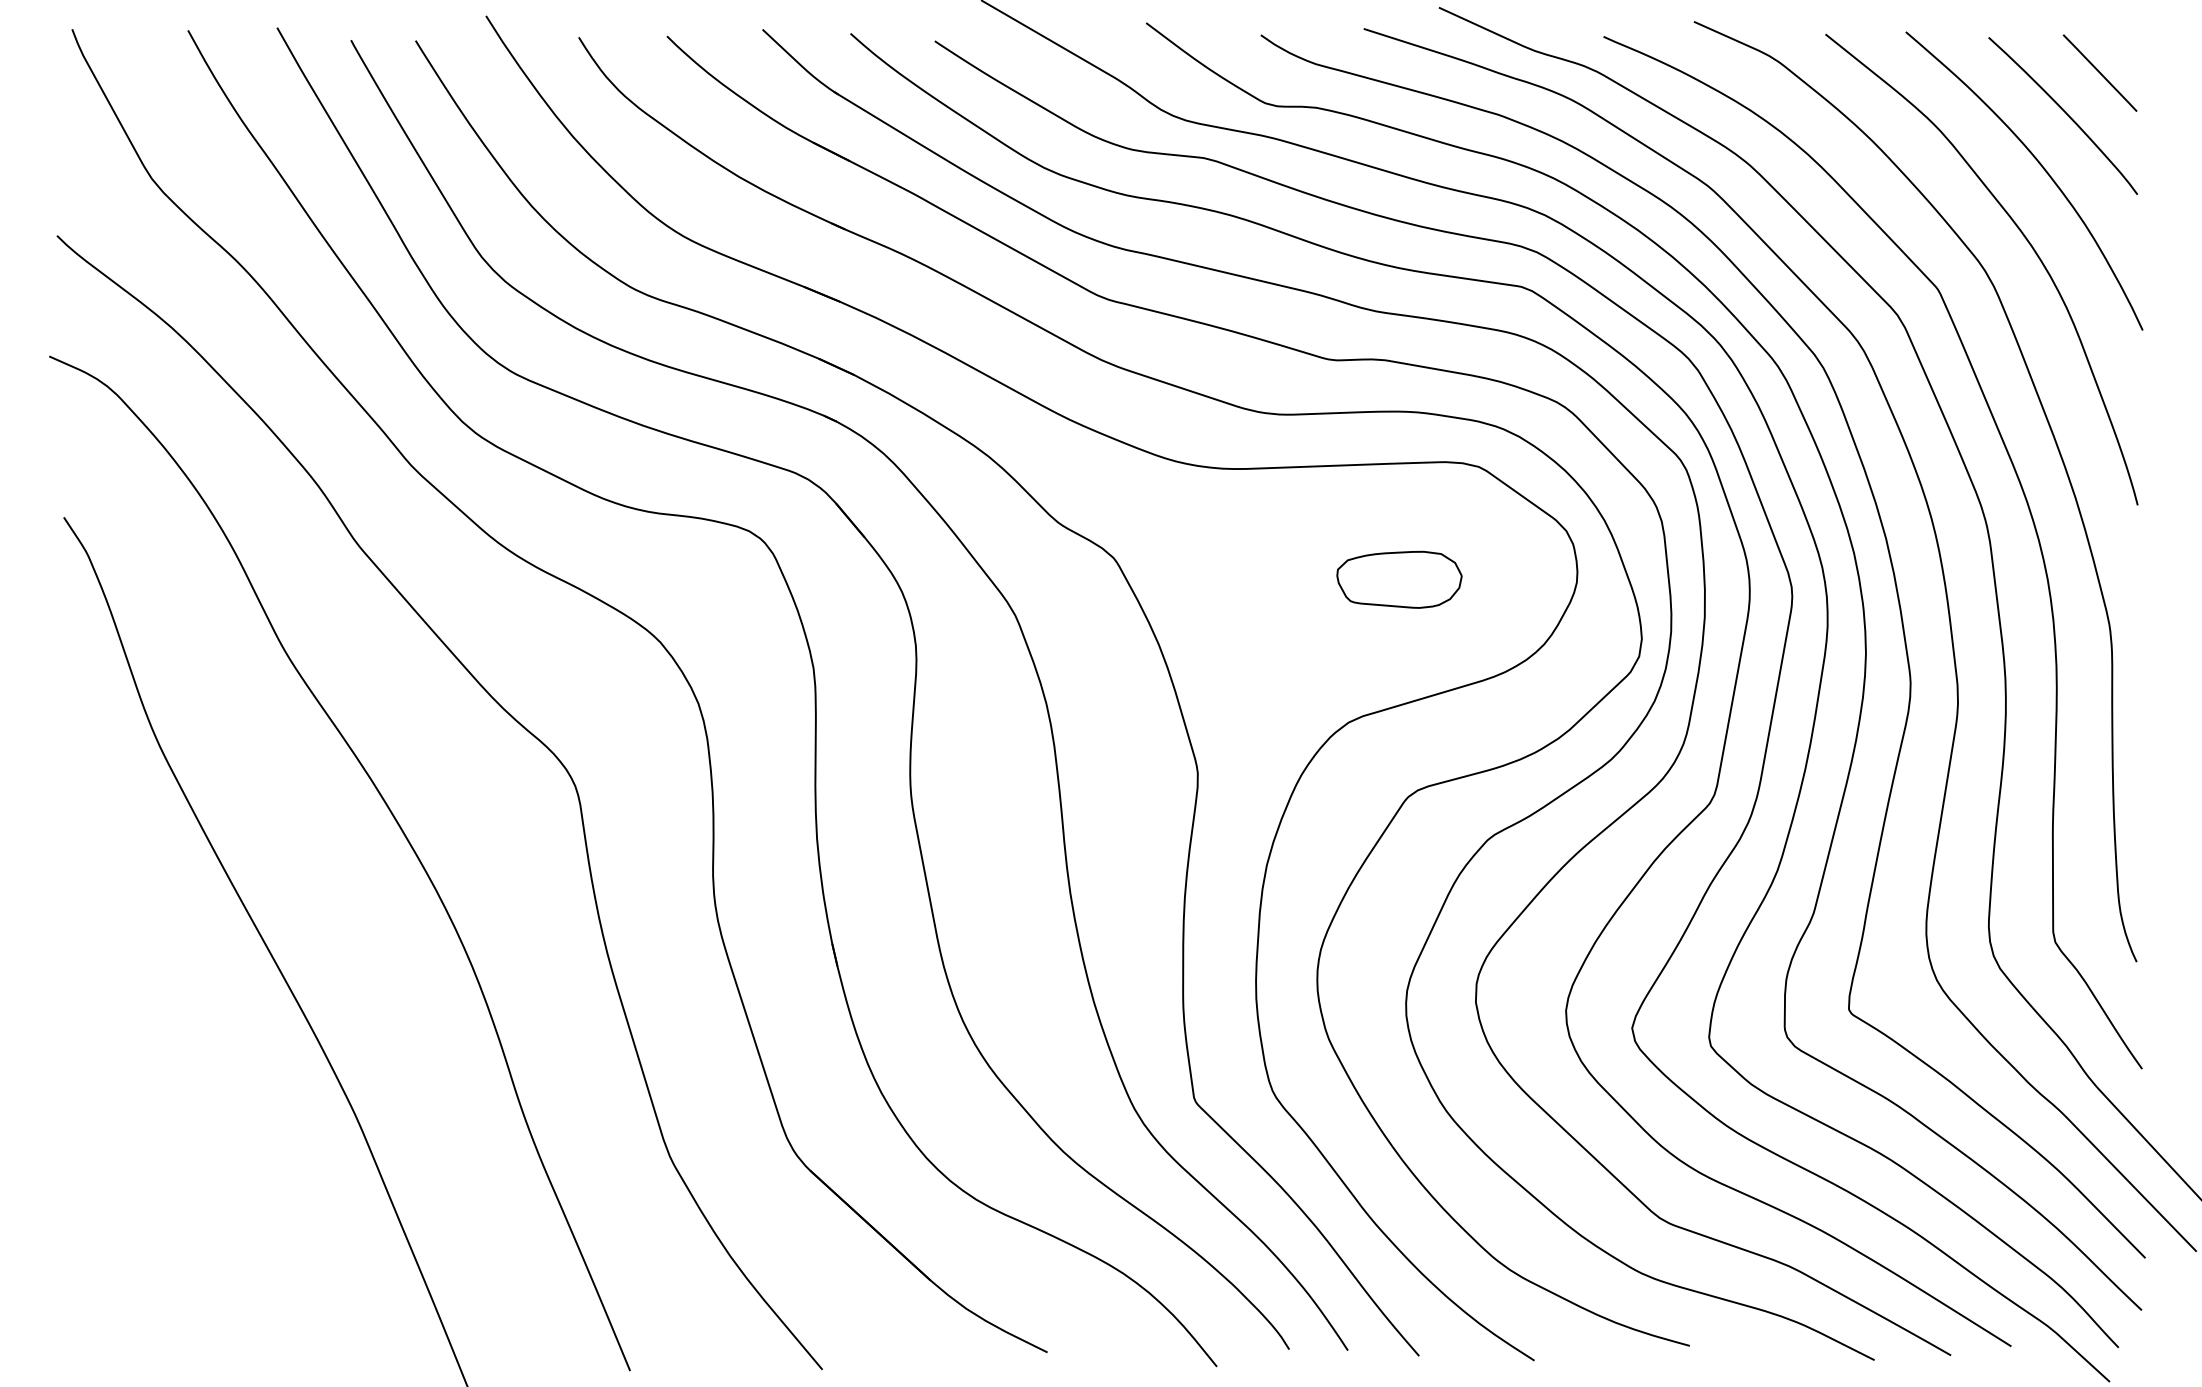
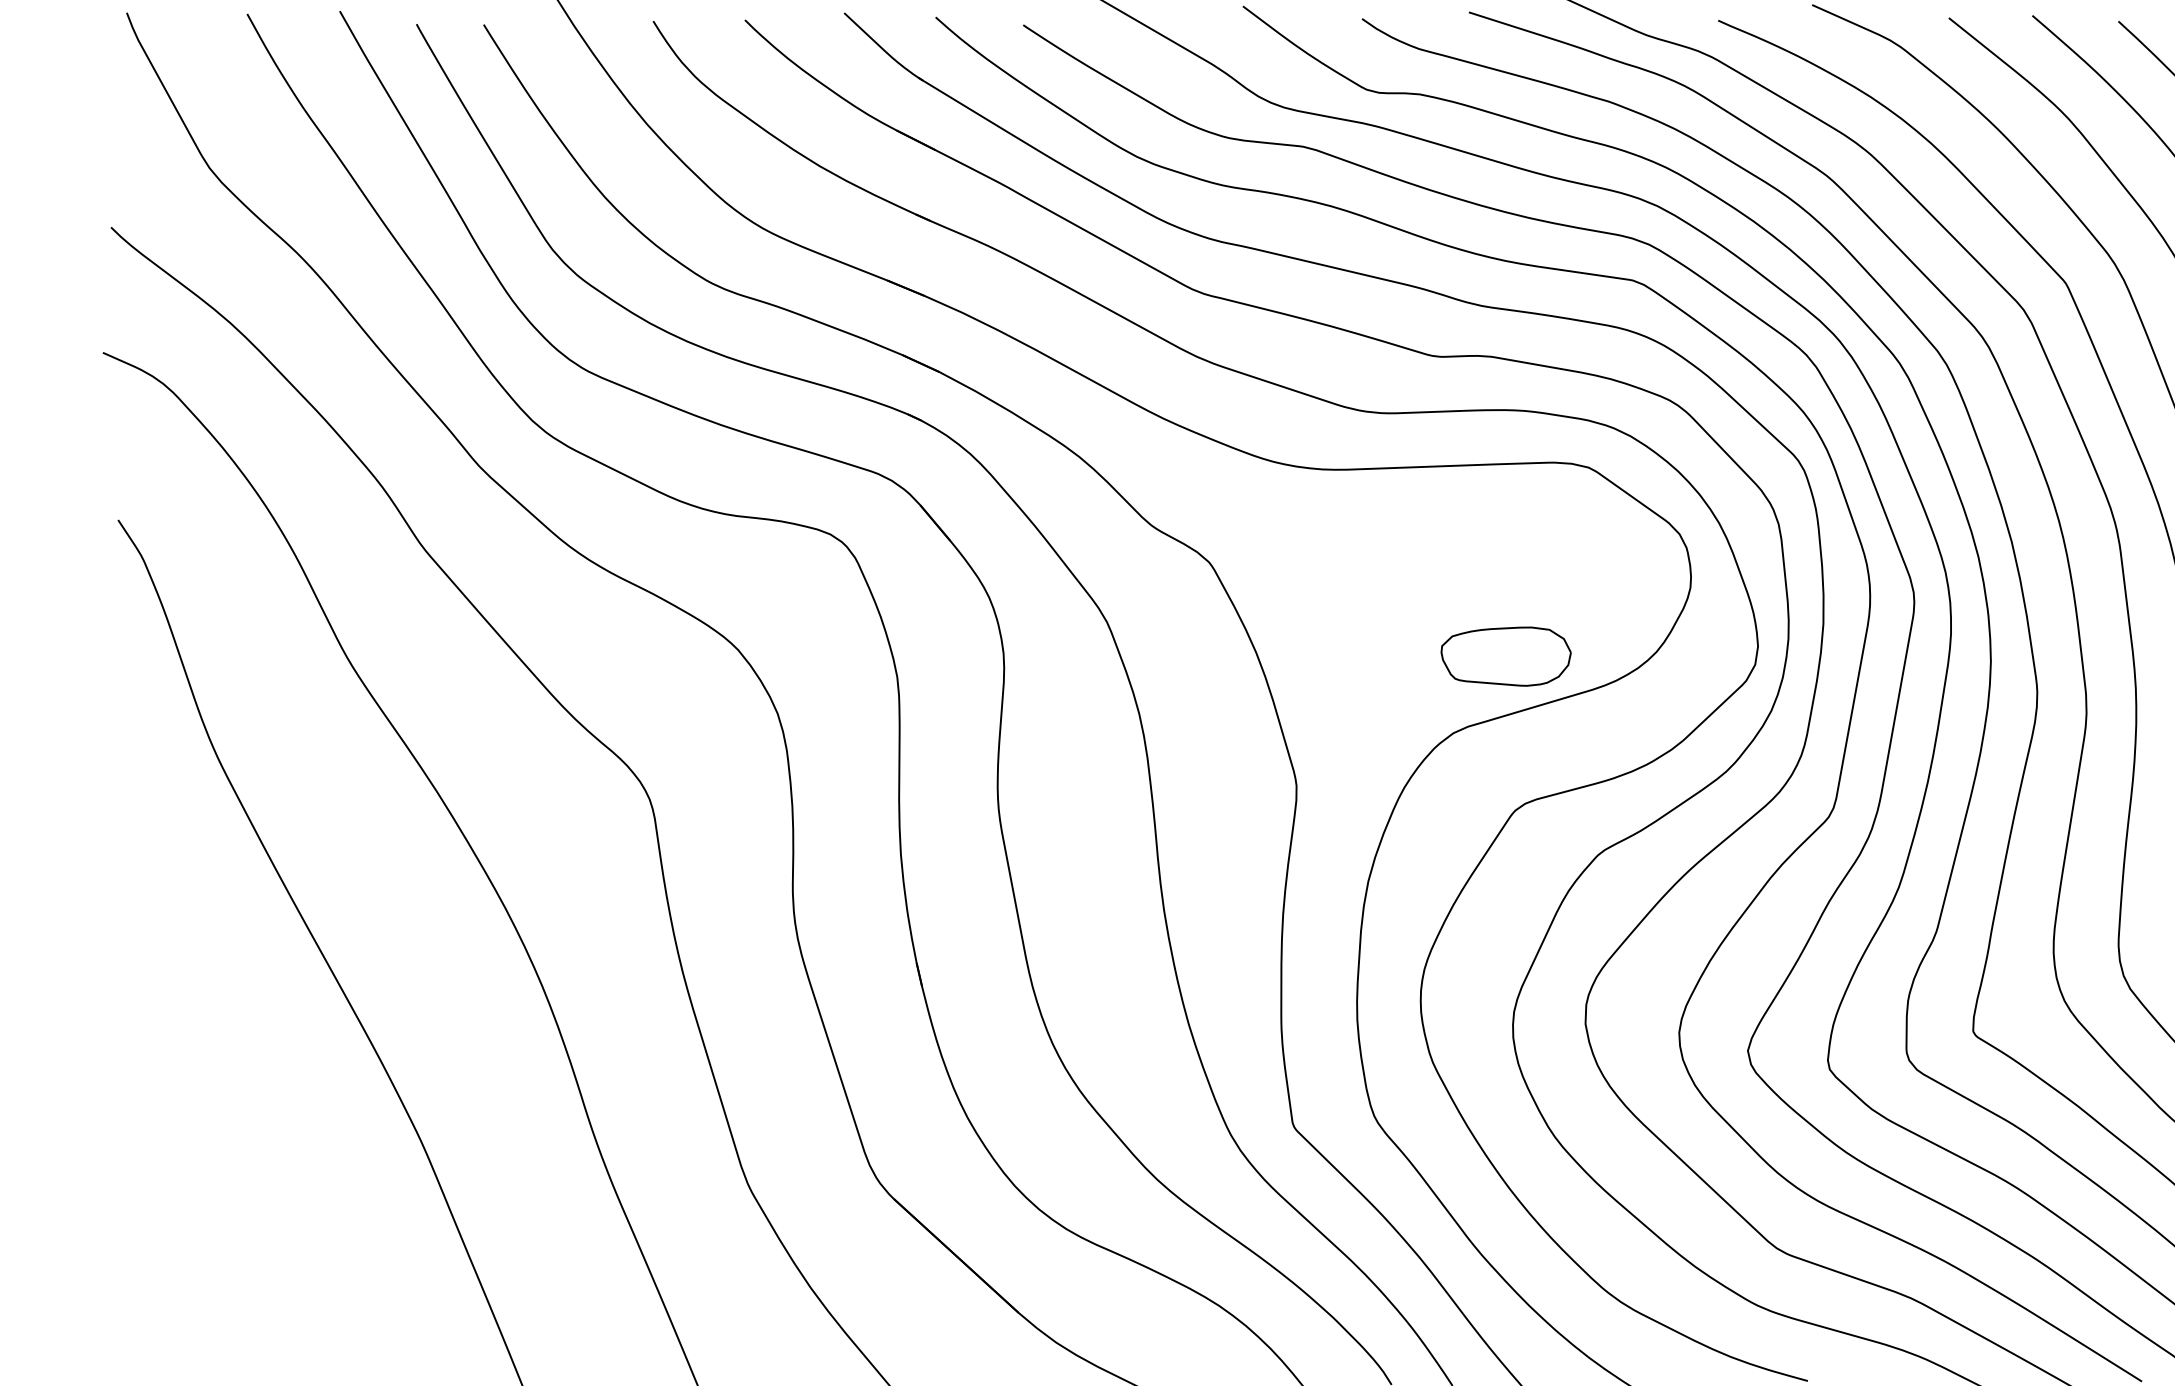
part: (1399, 579) -> (1506, 656), moved

